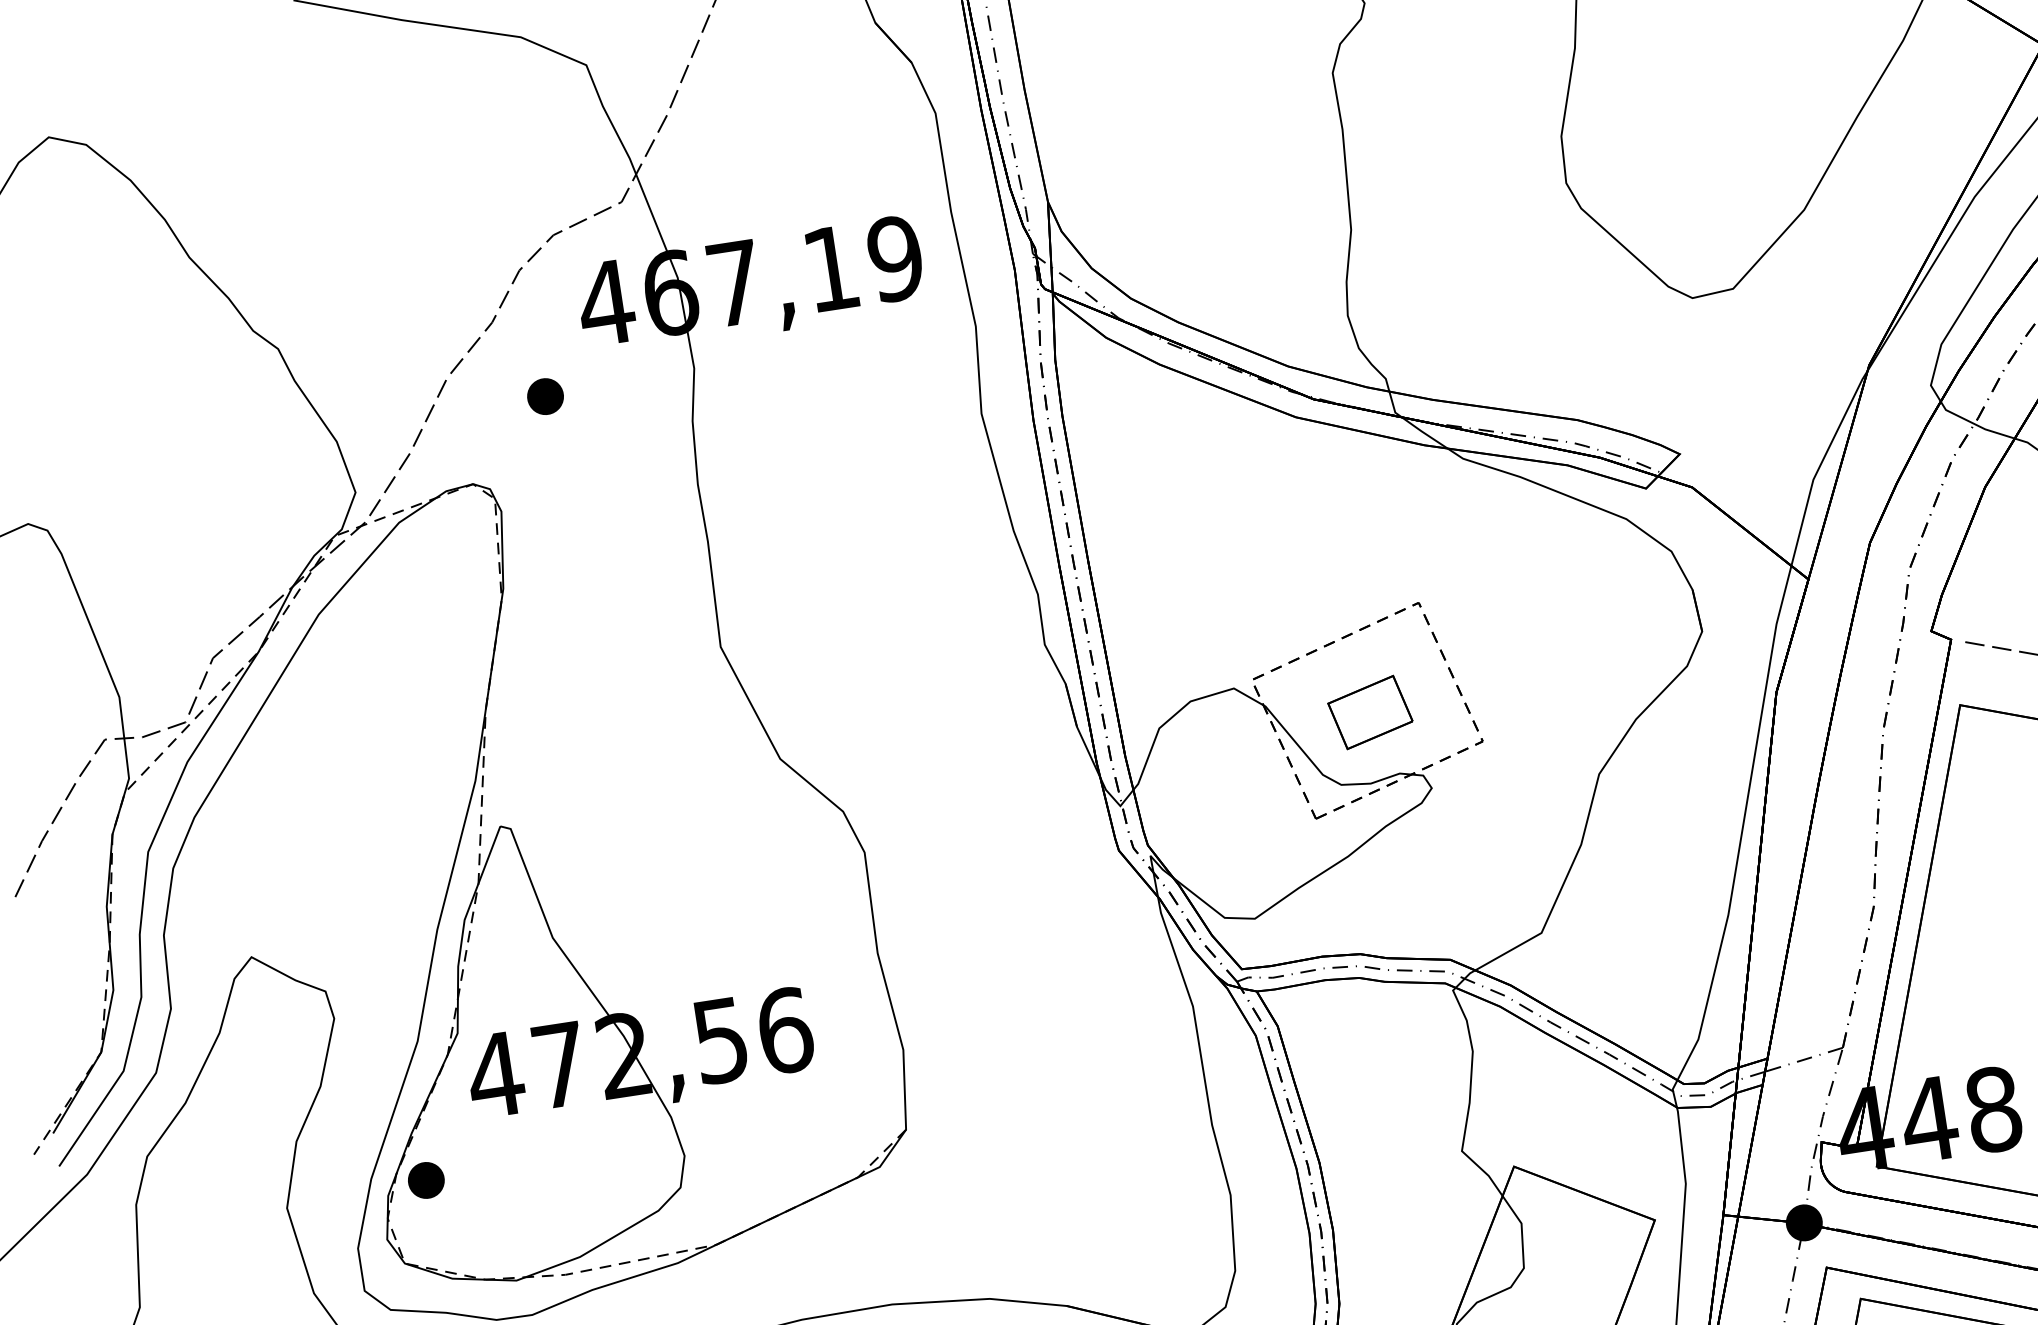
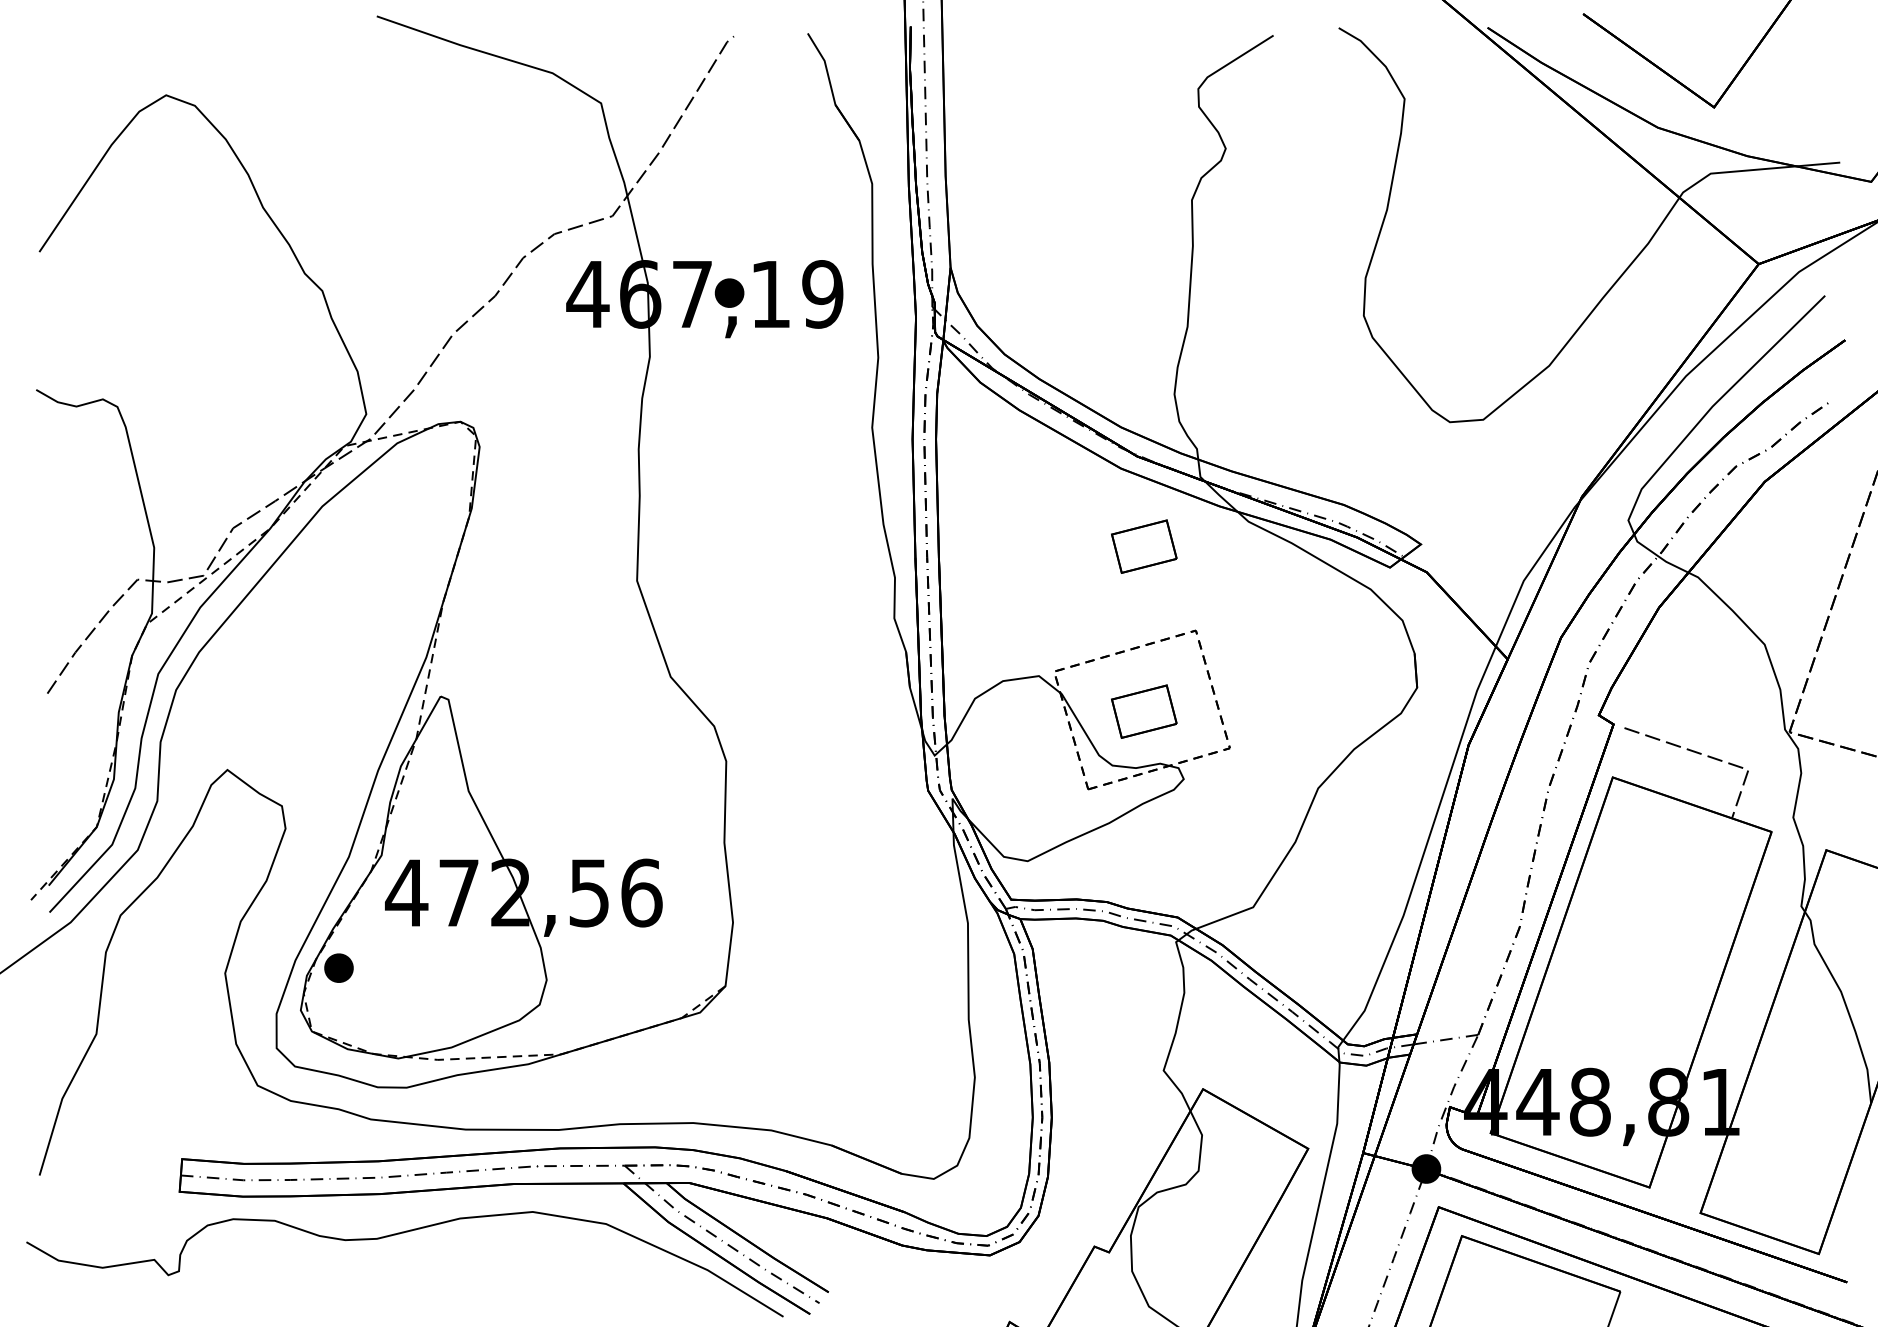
part: (545, 395) -> (729, 292), moved
part: (1339, 508) -> (1144, 546), added

